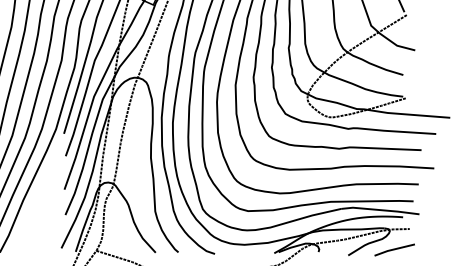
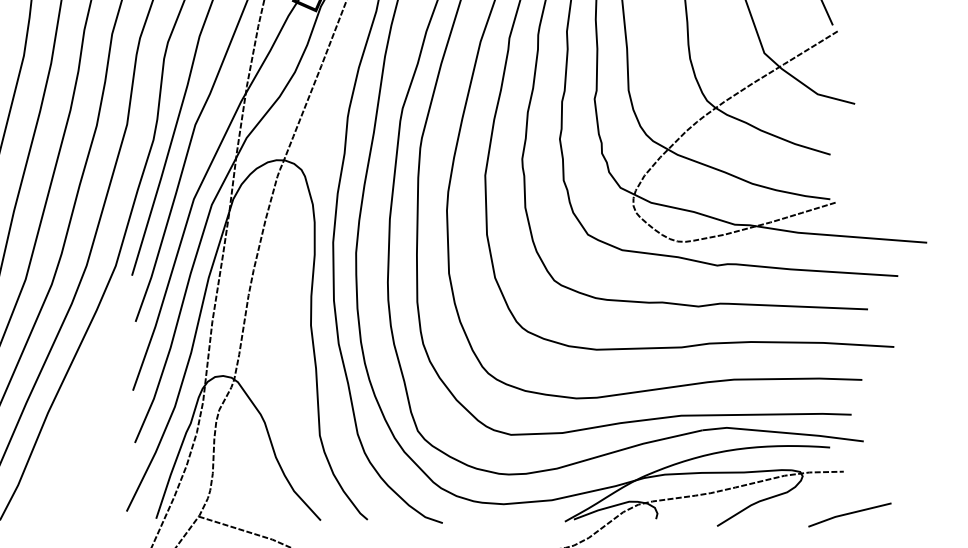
line: (394, 249) -> (849, 513), moved

